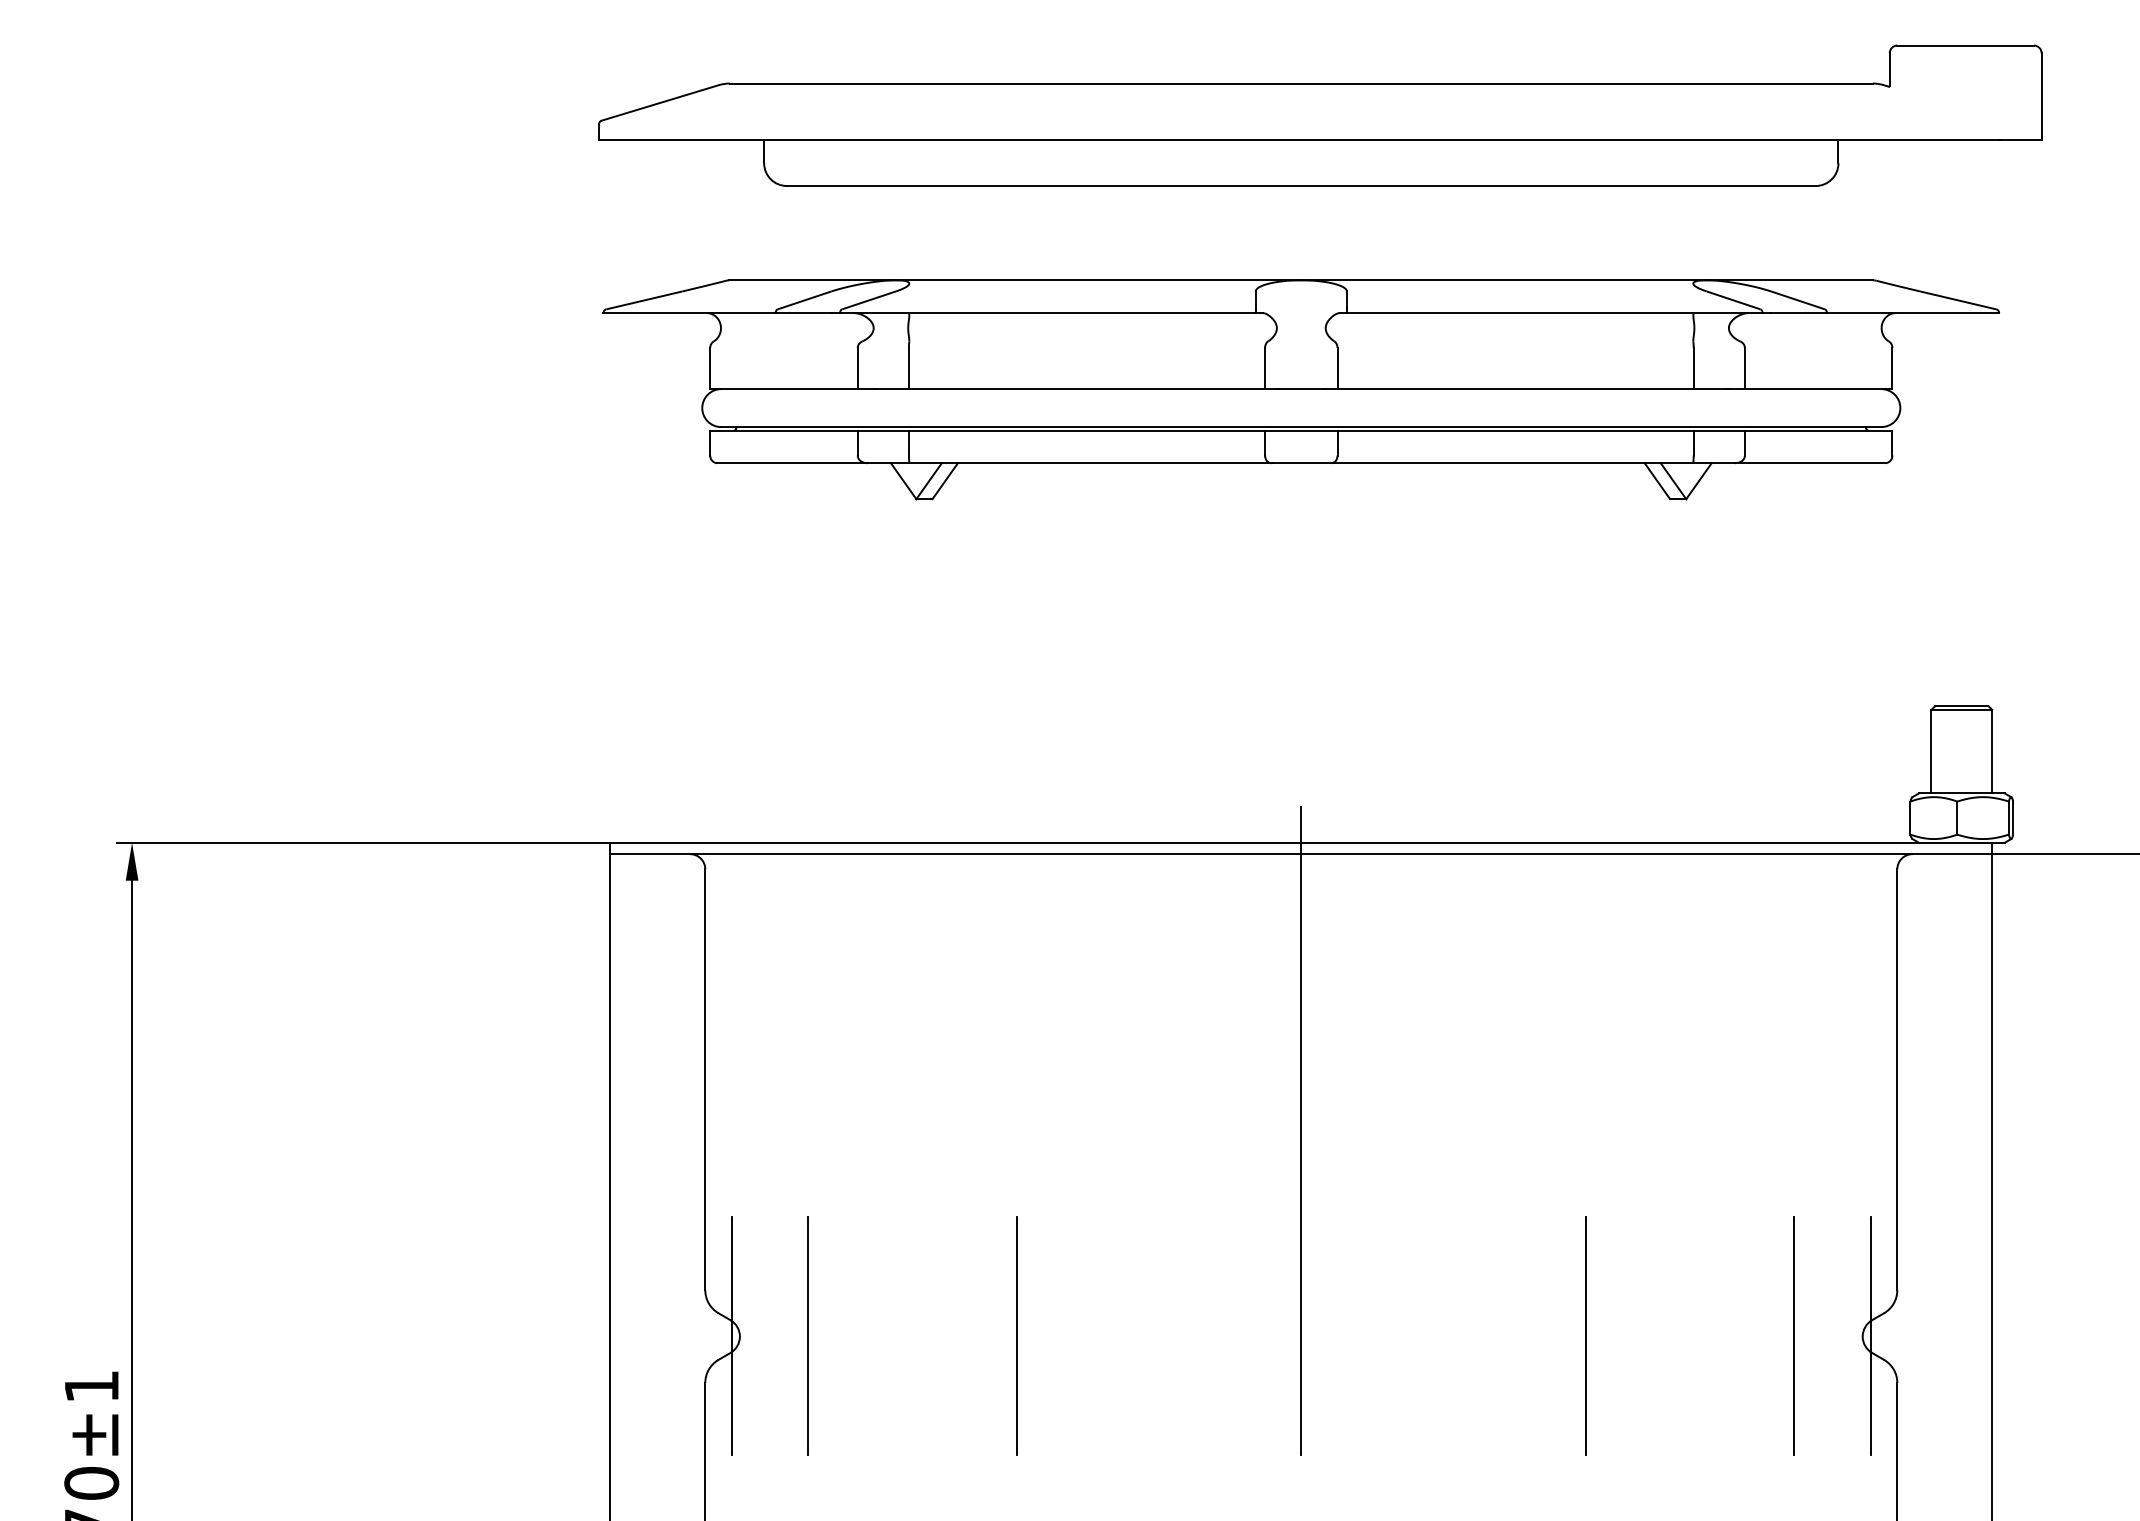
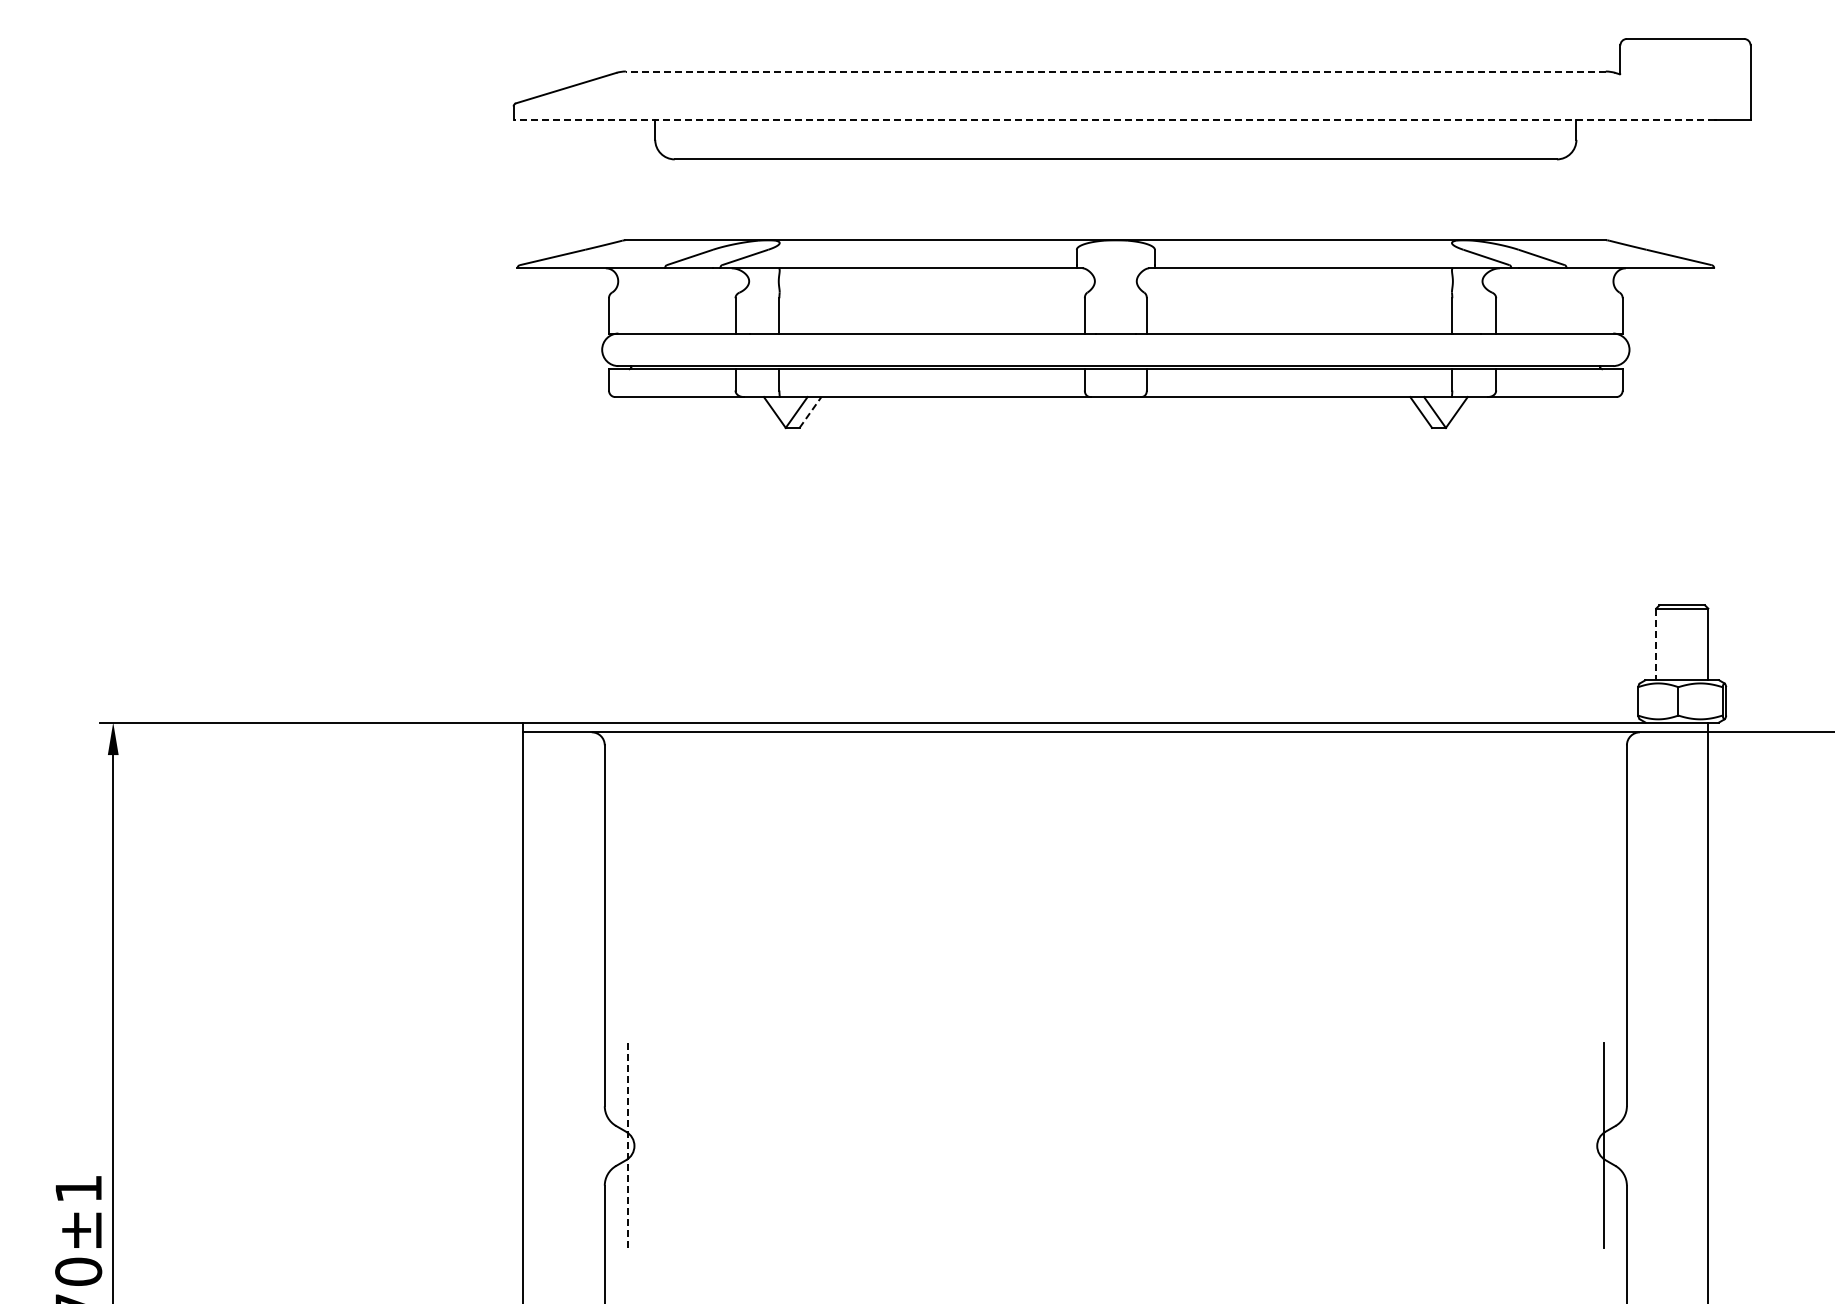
line: (1300, 83) -> (1115, 71), solid -> dashed
line: (1299, 139) -> (1114, 119), solid -> dashed
line: (945, 481) -> (810, 412), solid -> dashed
line: (1931, 751) -> (1656, 644), solid -> dashed
line: (1300, 1130) -> (1115, 969), removed
line: (731, 1336) -> (627, 1145), solid -> dashed
line: (807, 1336) -> (692, 1145), removed
line: (1016, 1336) -> (871, 1145), removed
line: (1585, 1336) -> (1359, 1145), removed
line: (1794, 1336) -> (1538, 1145), removed

